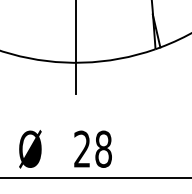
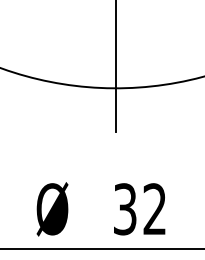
text: (92, 148) -> (139, 208), 28 -> 32

